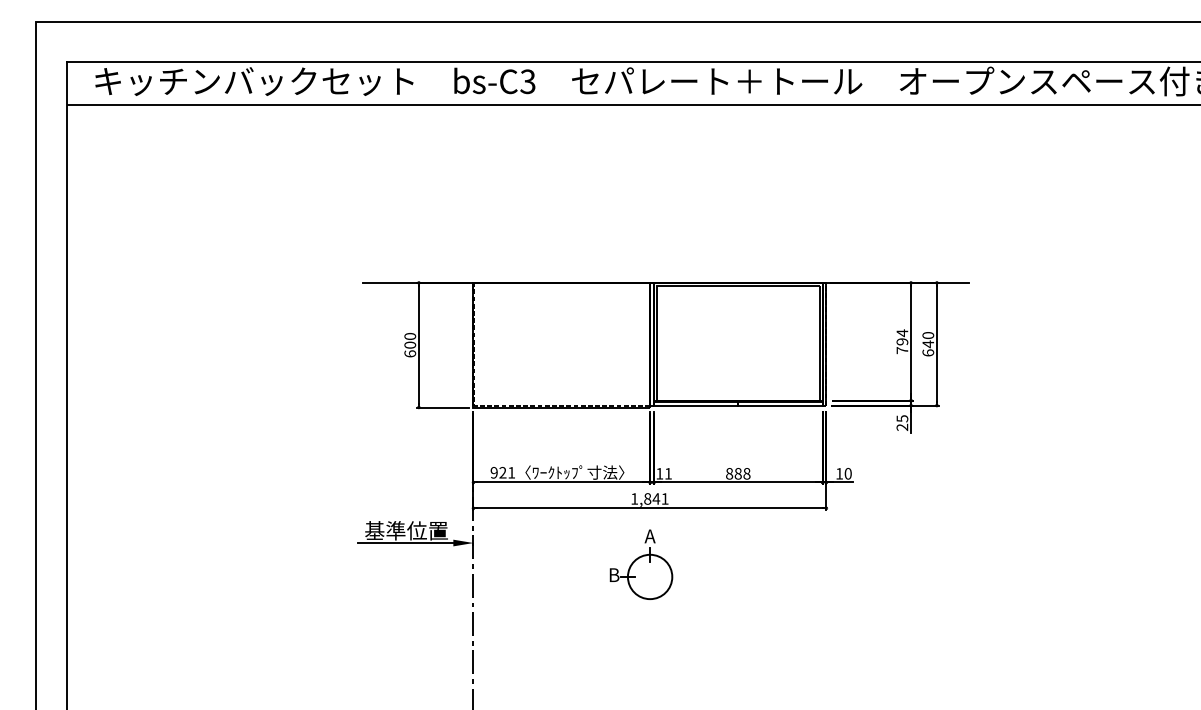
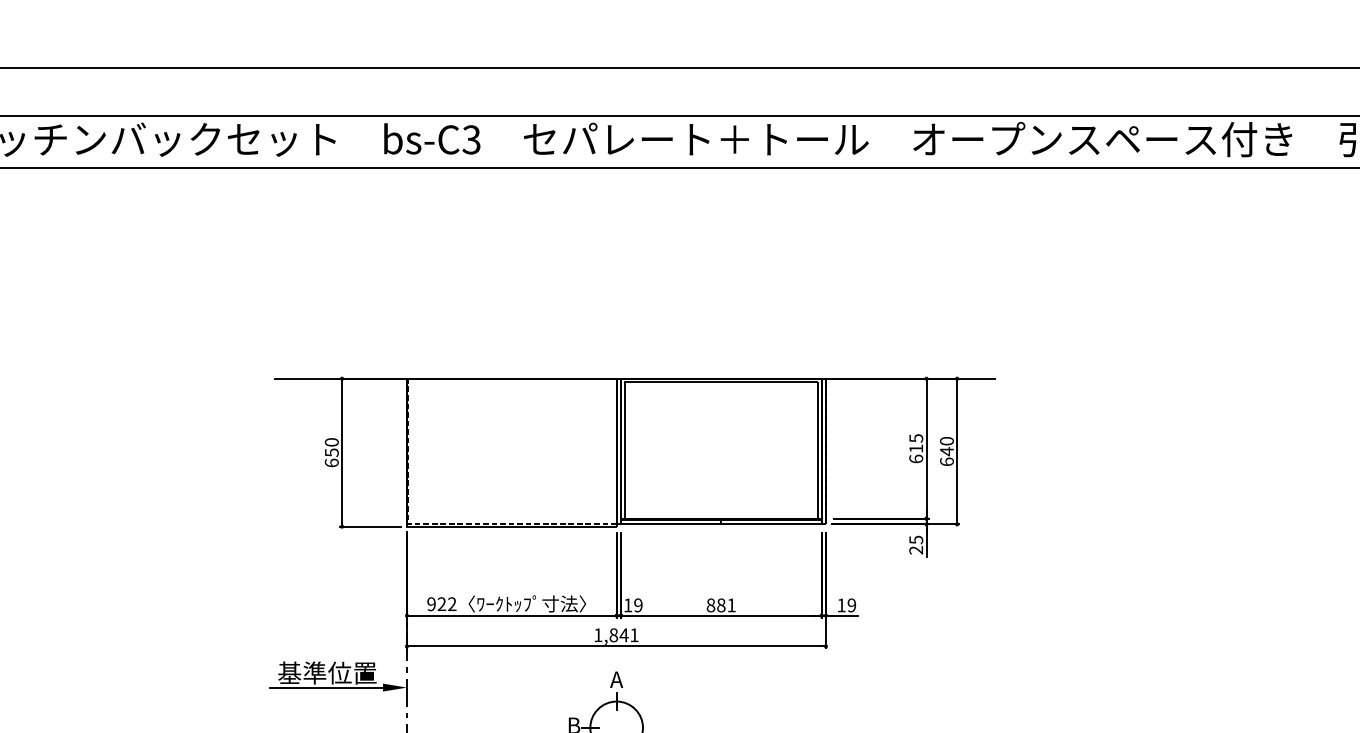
text: (902, 341) -> (916, 448), 794 -> 615
text: (410, 344) -> (332, 451), 600 -> 650
text: (511, 472) -> (452, 603), 921 -> 922
text: (667, 473) -> (637, 605), 11 -> 19
text: (746, 473) -> (731, 605), 888 -> 881
text: (847, 473) -> (851, 605), 10 -> 19

